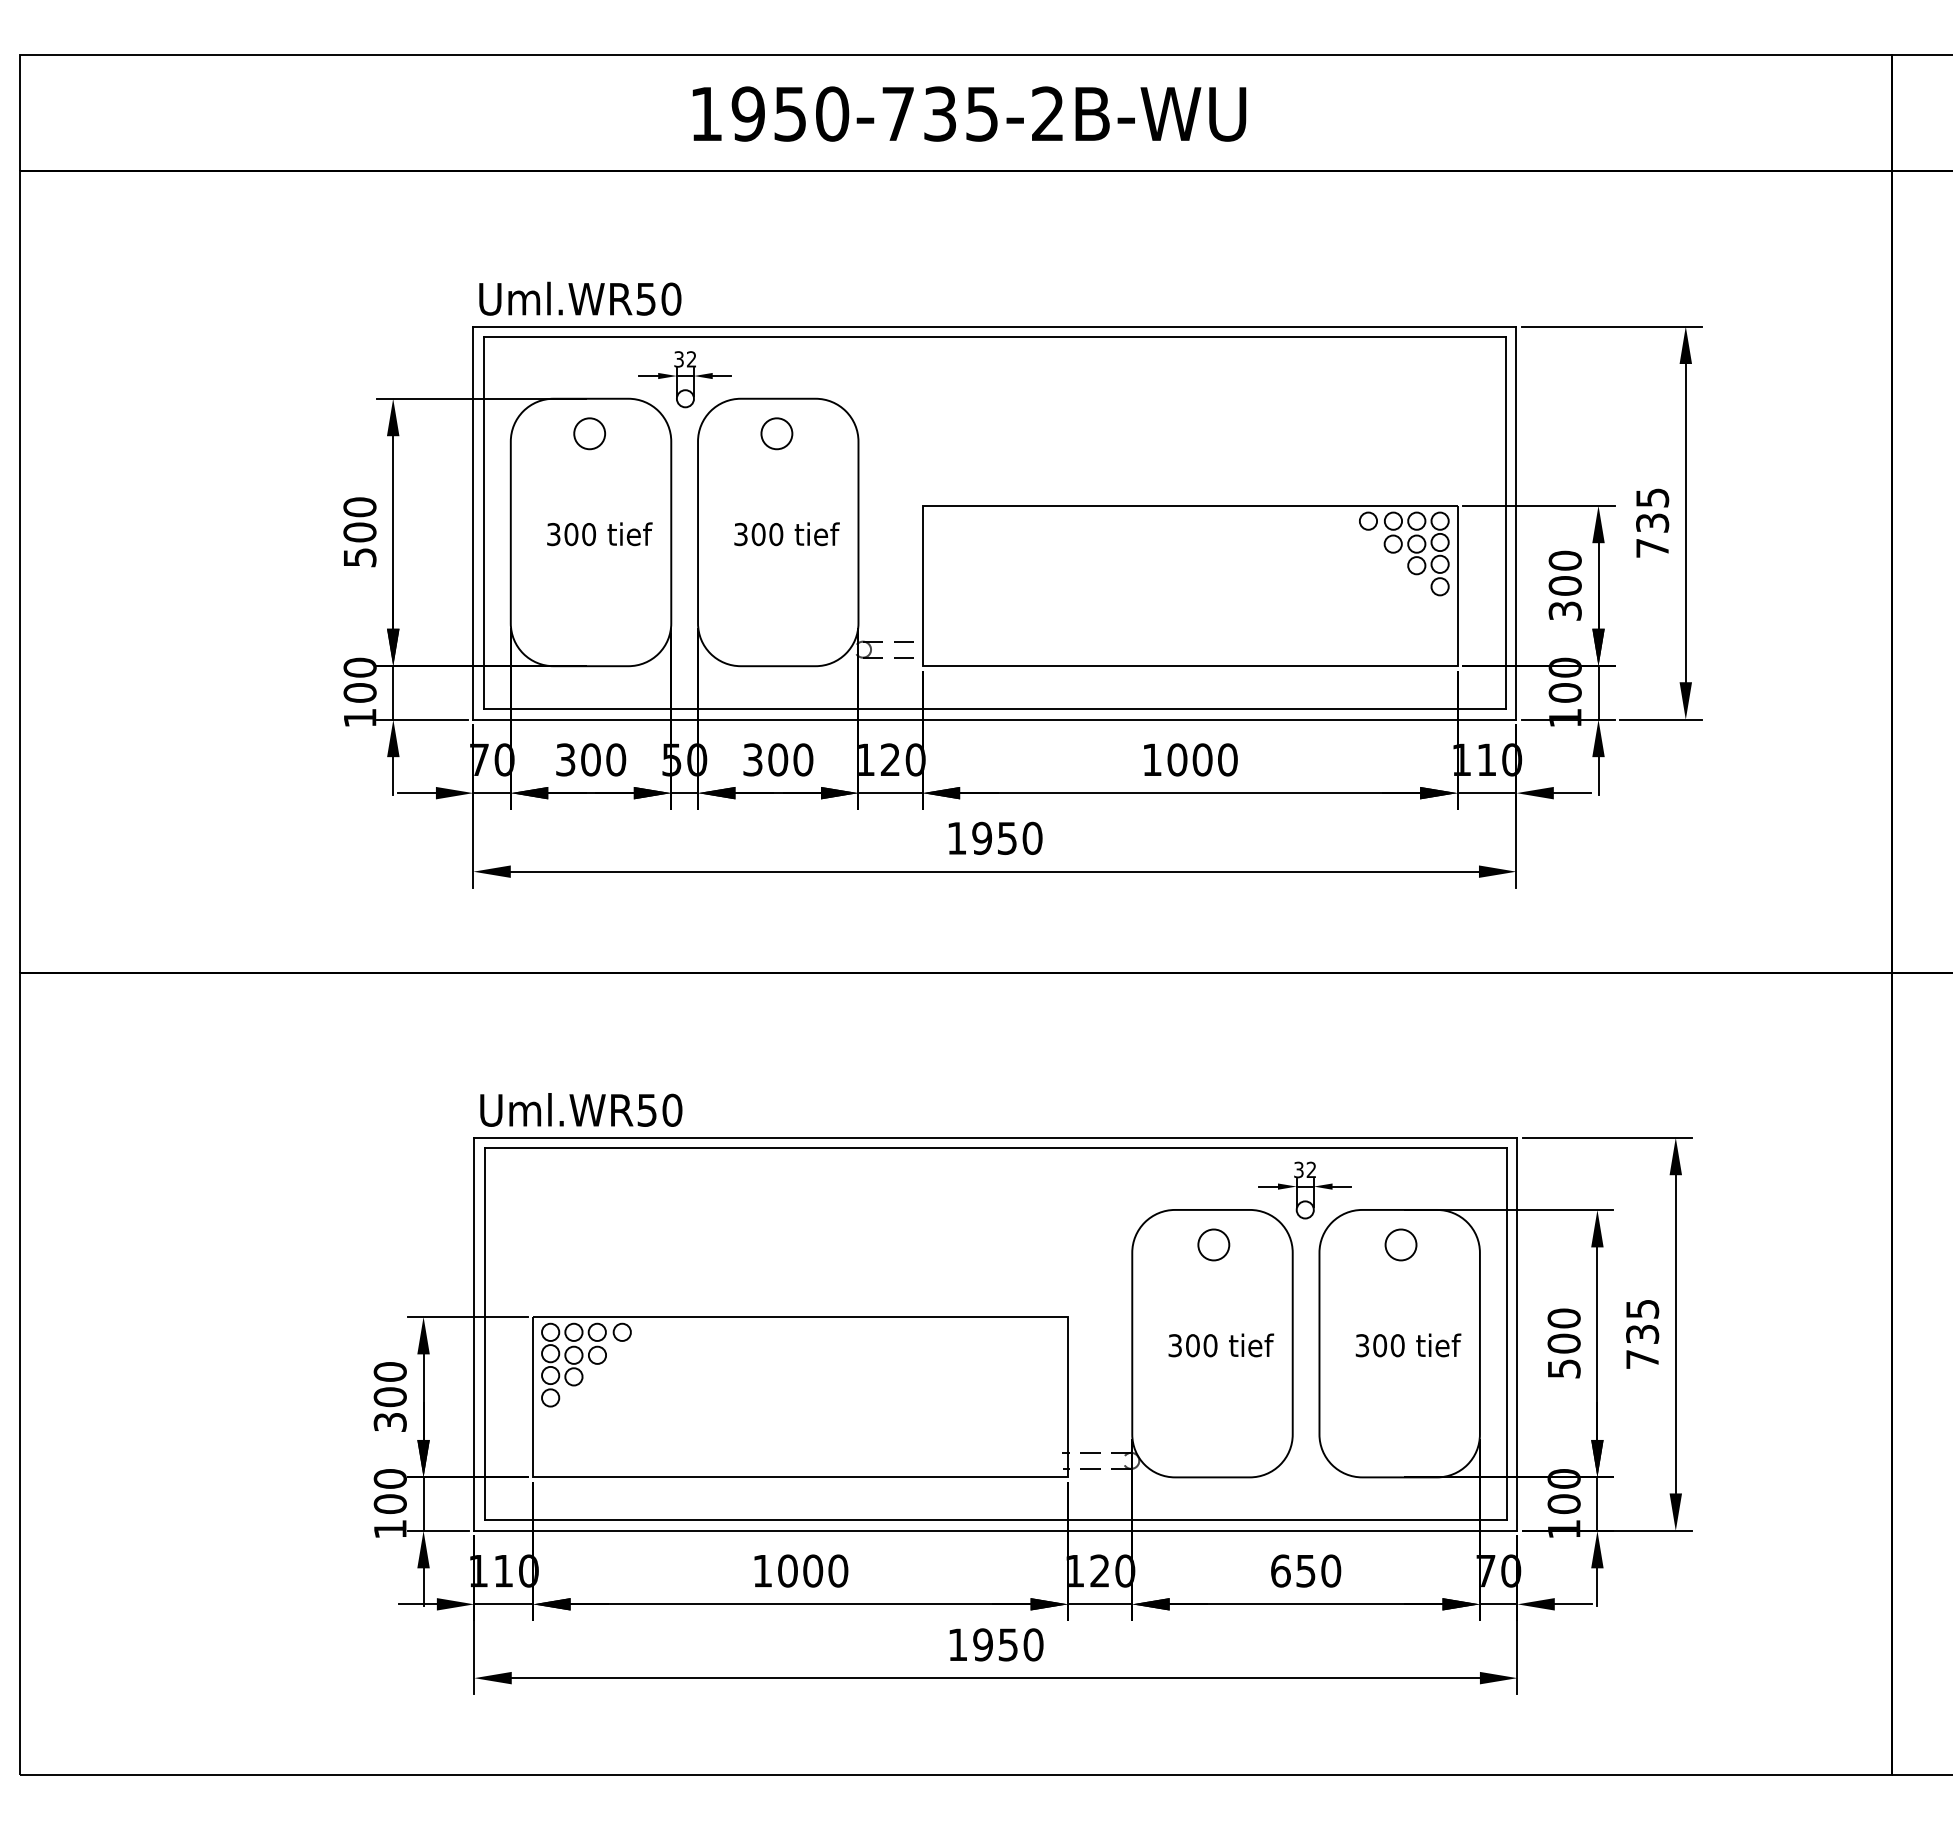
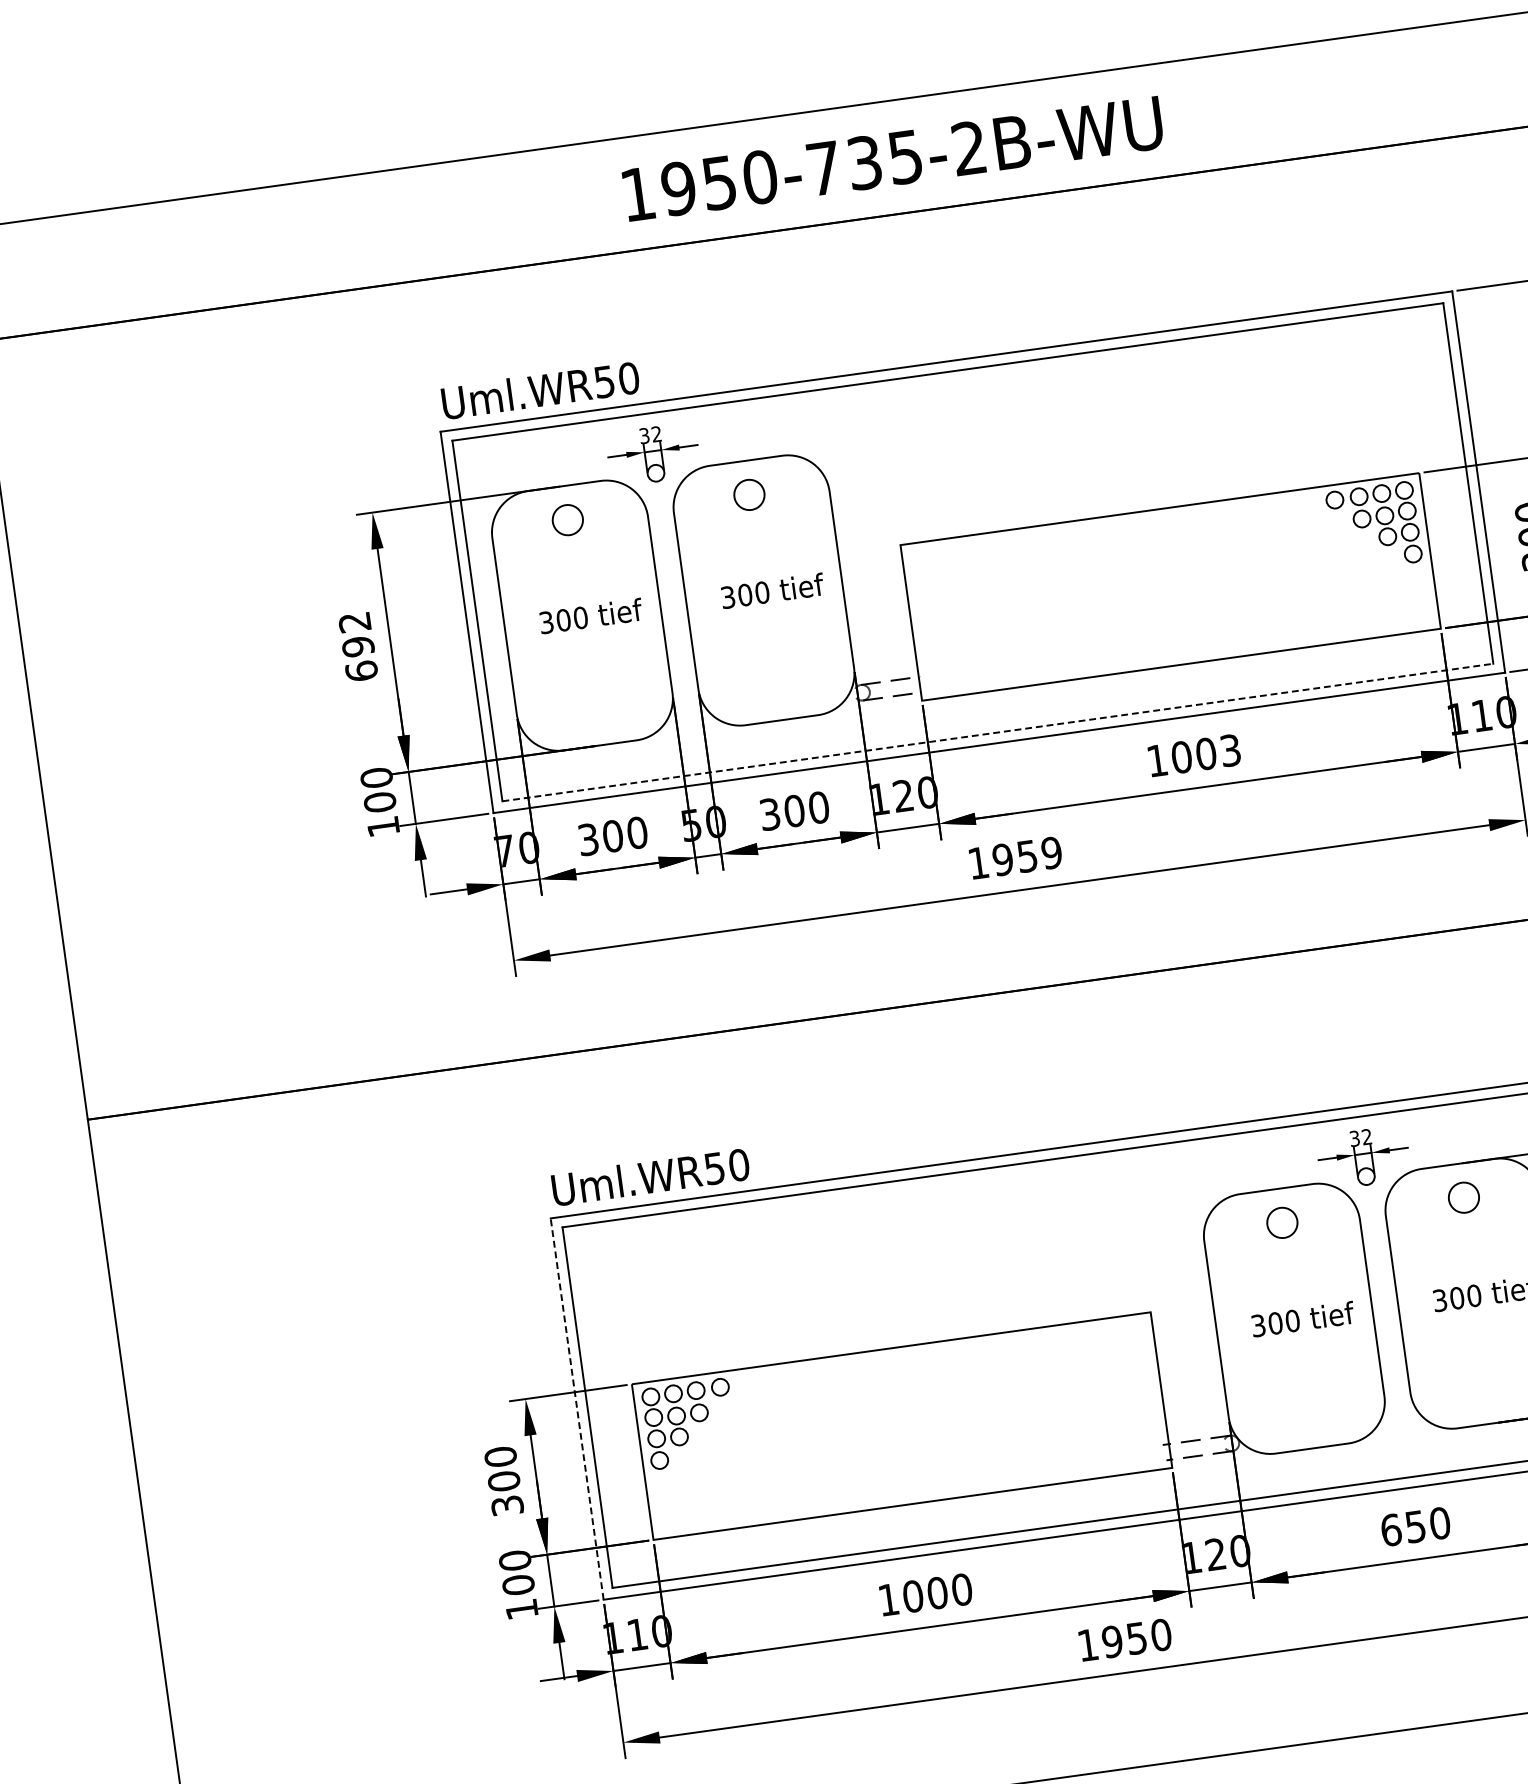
text: (359, 532) -> (357, 646), 500 -> 692
line: (994, 709) -> (997, 733), solid -> dashed
text: (1227, 759) -> (1230, 750), 1000 -> 1003
text: (1032, 838) -> (1051, 853), 1950 -> 1959
line: (474, 1334) -> (577, 1409), solid -> dashed

